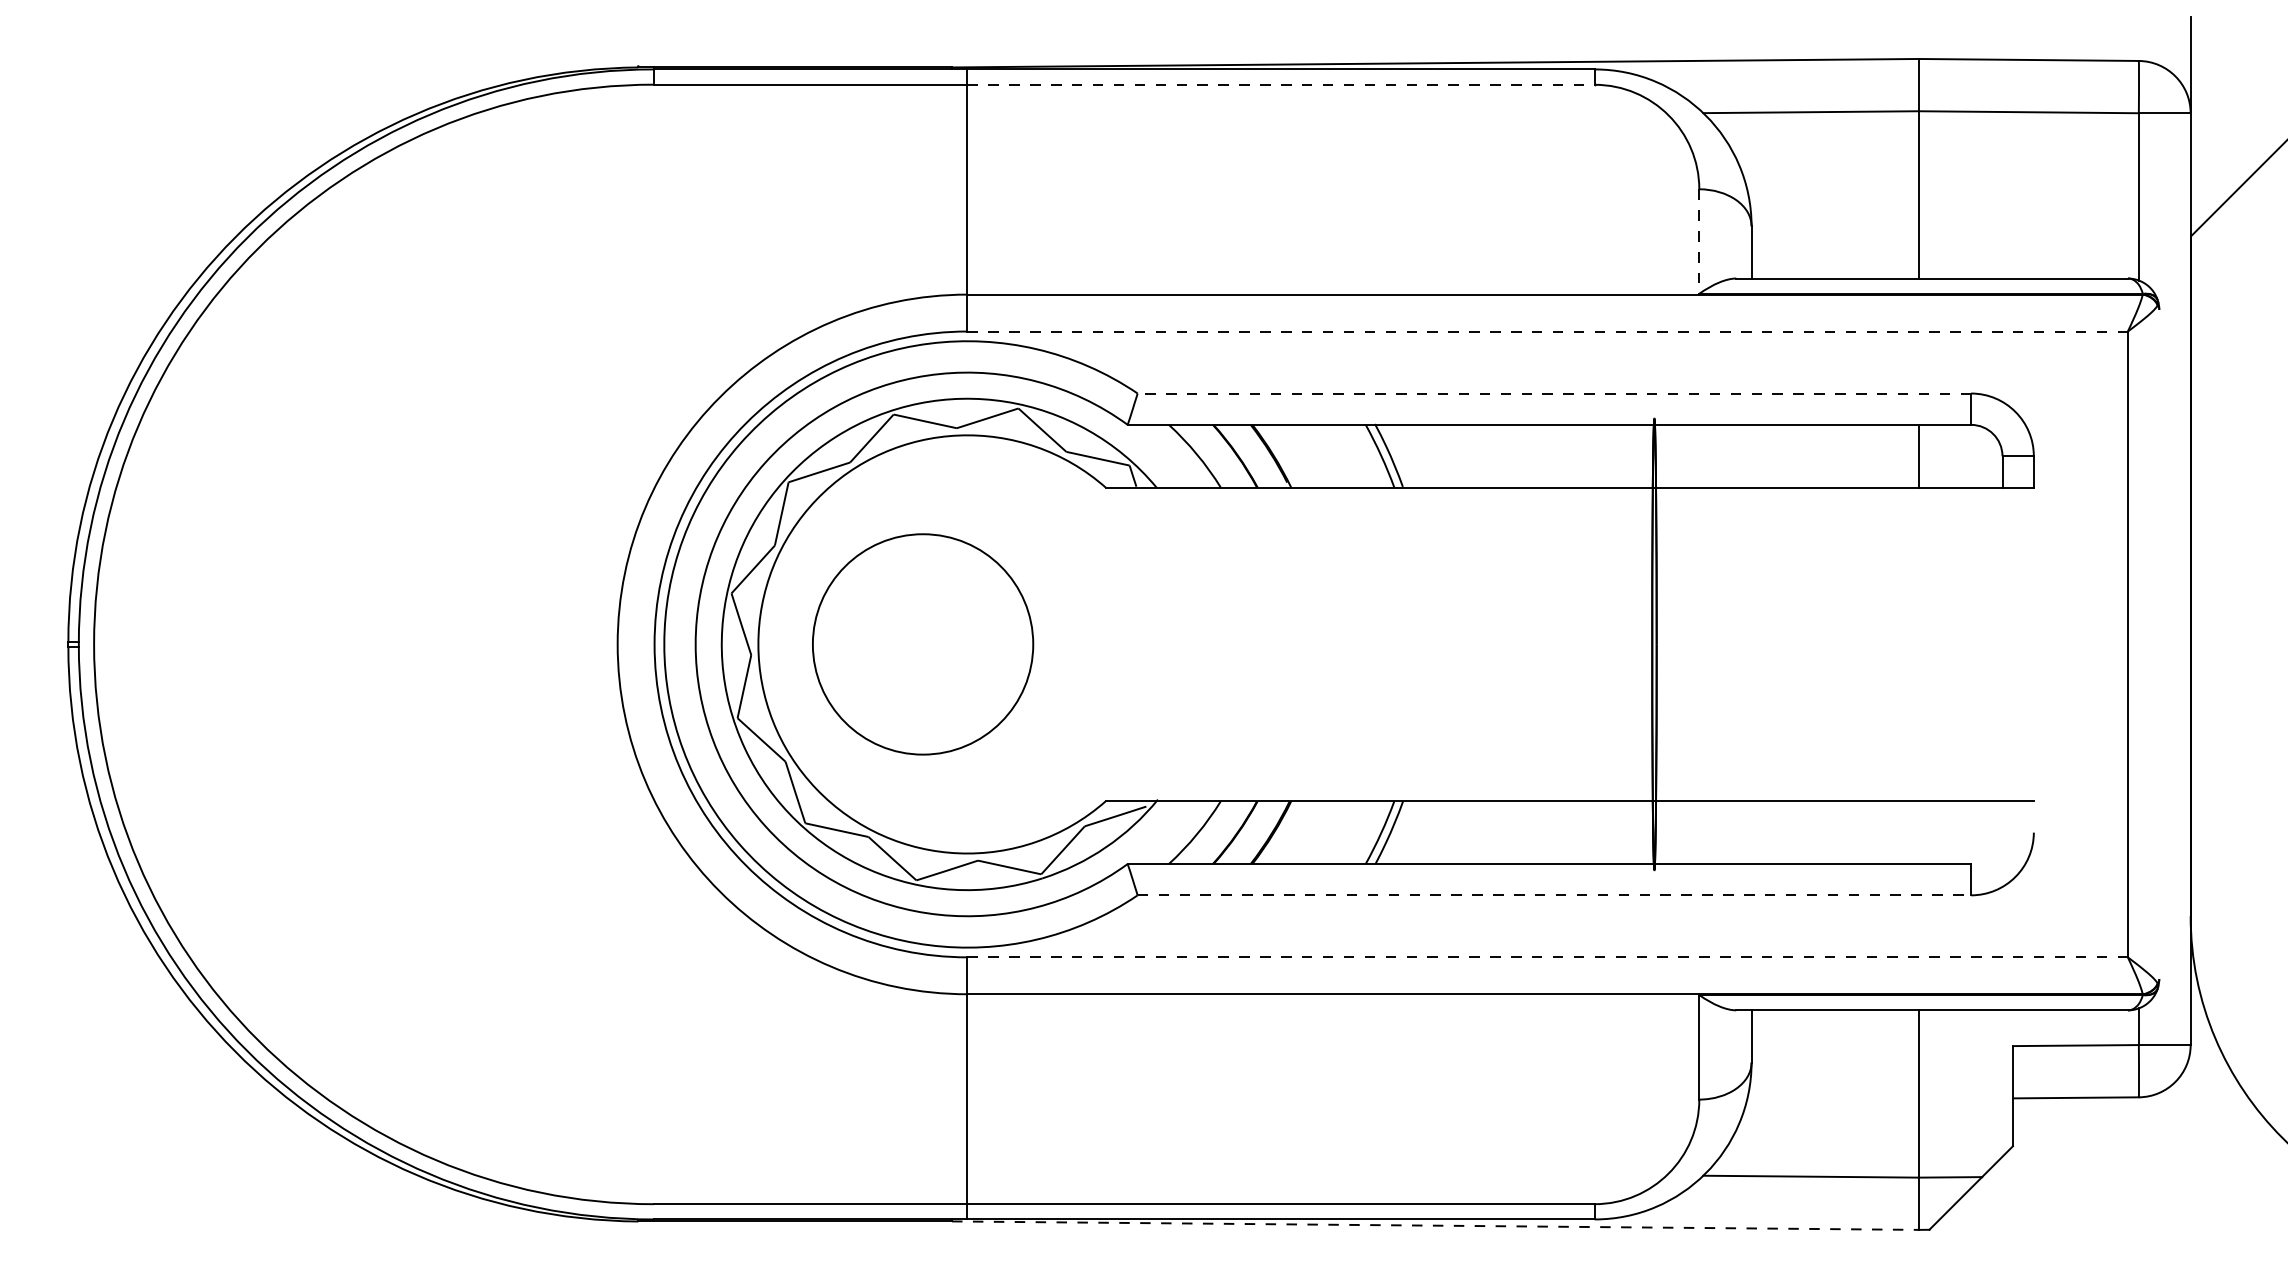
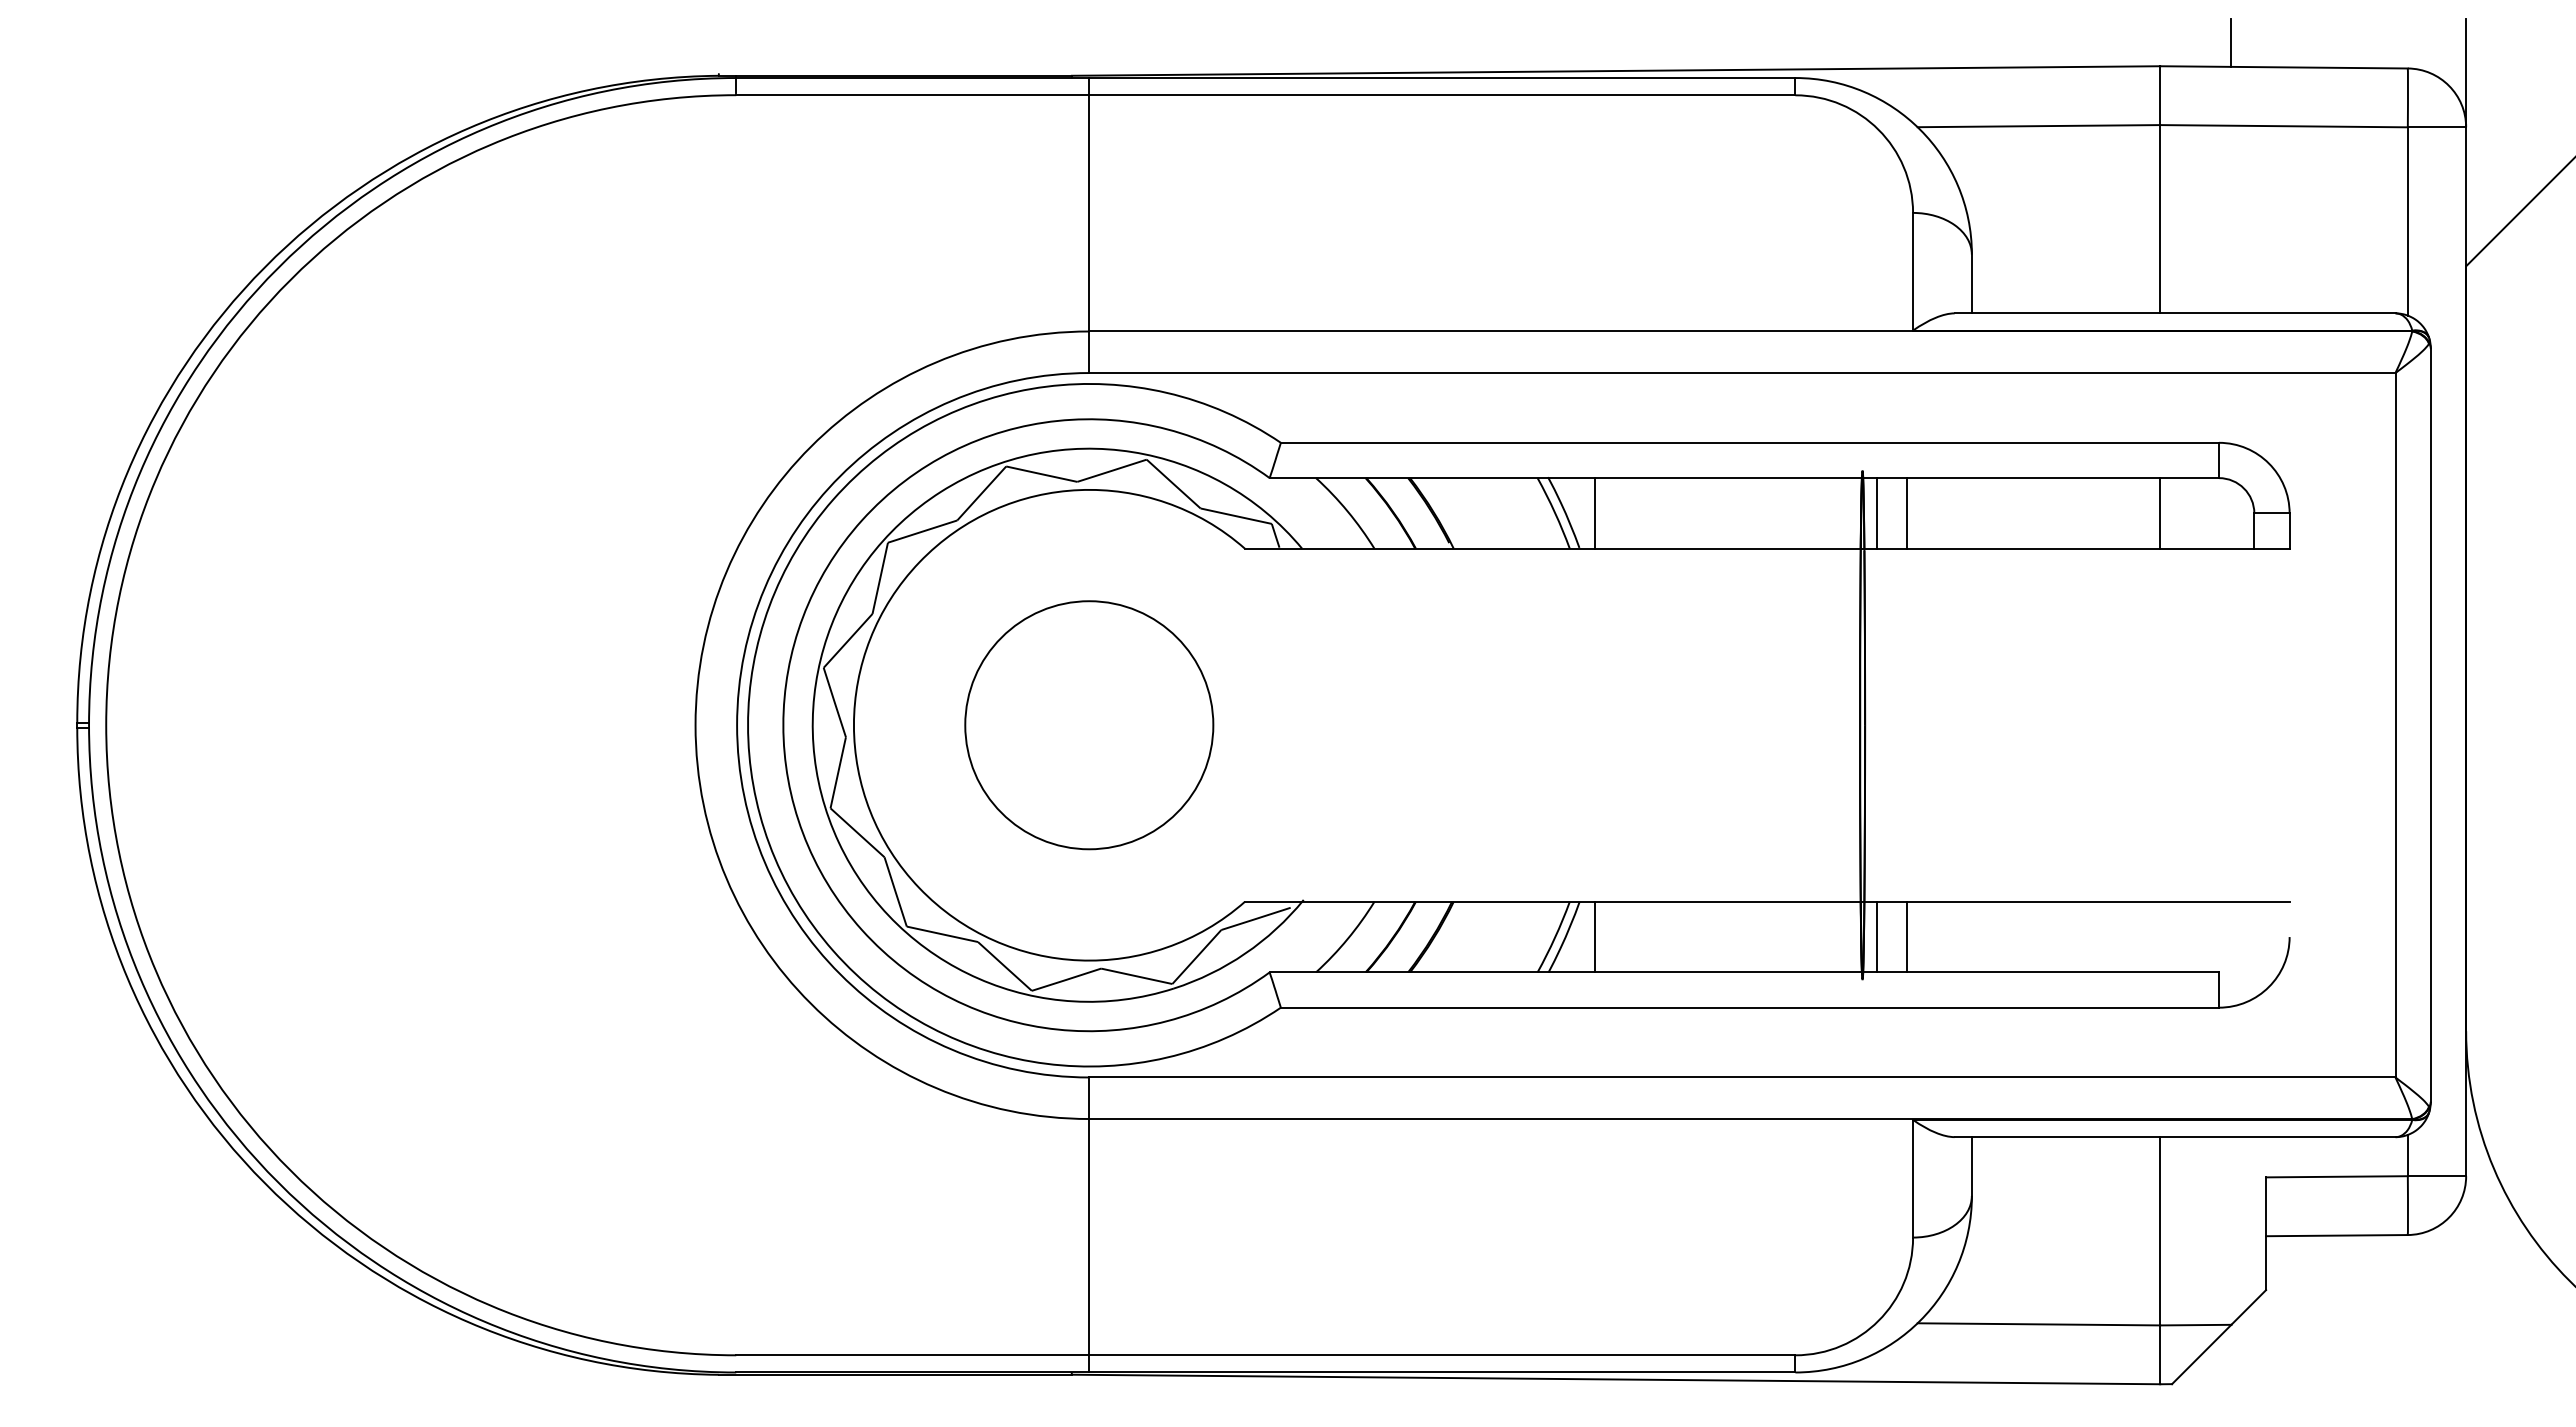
line: (1981, 37) -> (2230, 42), added
line: (1281, 84) -> (1442, 95), dashed -> solid
line: (1699, 241) -> (1913, 271), dashed -> solid
line: (1547, 331) -> (1742, 373), dashed -> solid
line: (1553, 393) -> (1749, 442), dashed -> solid
line: (1416, 456) -> (1594, 513), added
line: (1667, 456) -> (1877, 513), added
line: (1693, 456) -> (1906, 513), added
line: (2158, 643) -> (2430, 724), added
circle: (923, 644) -> (1089, 725), moved
line: (1416, 832) -> (1594, 936), added
line: (1667, 832) -> (1877, 936), added
line: (1693, 832) -> (1906, 936), added
line: (1554, 895) -> (1750, 1007), dashed -> solid
line: (1546, 957) -> (1741, 1077), dashed -> solid
line: (1435, 1225) -> (1616, 1379), dashed -> solid

